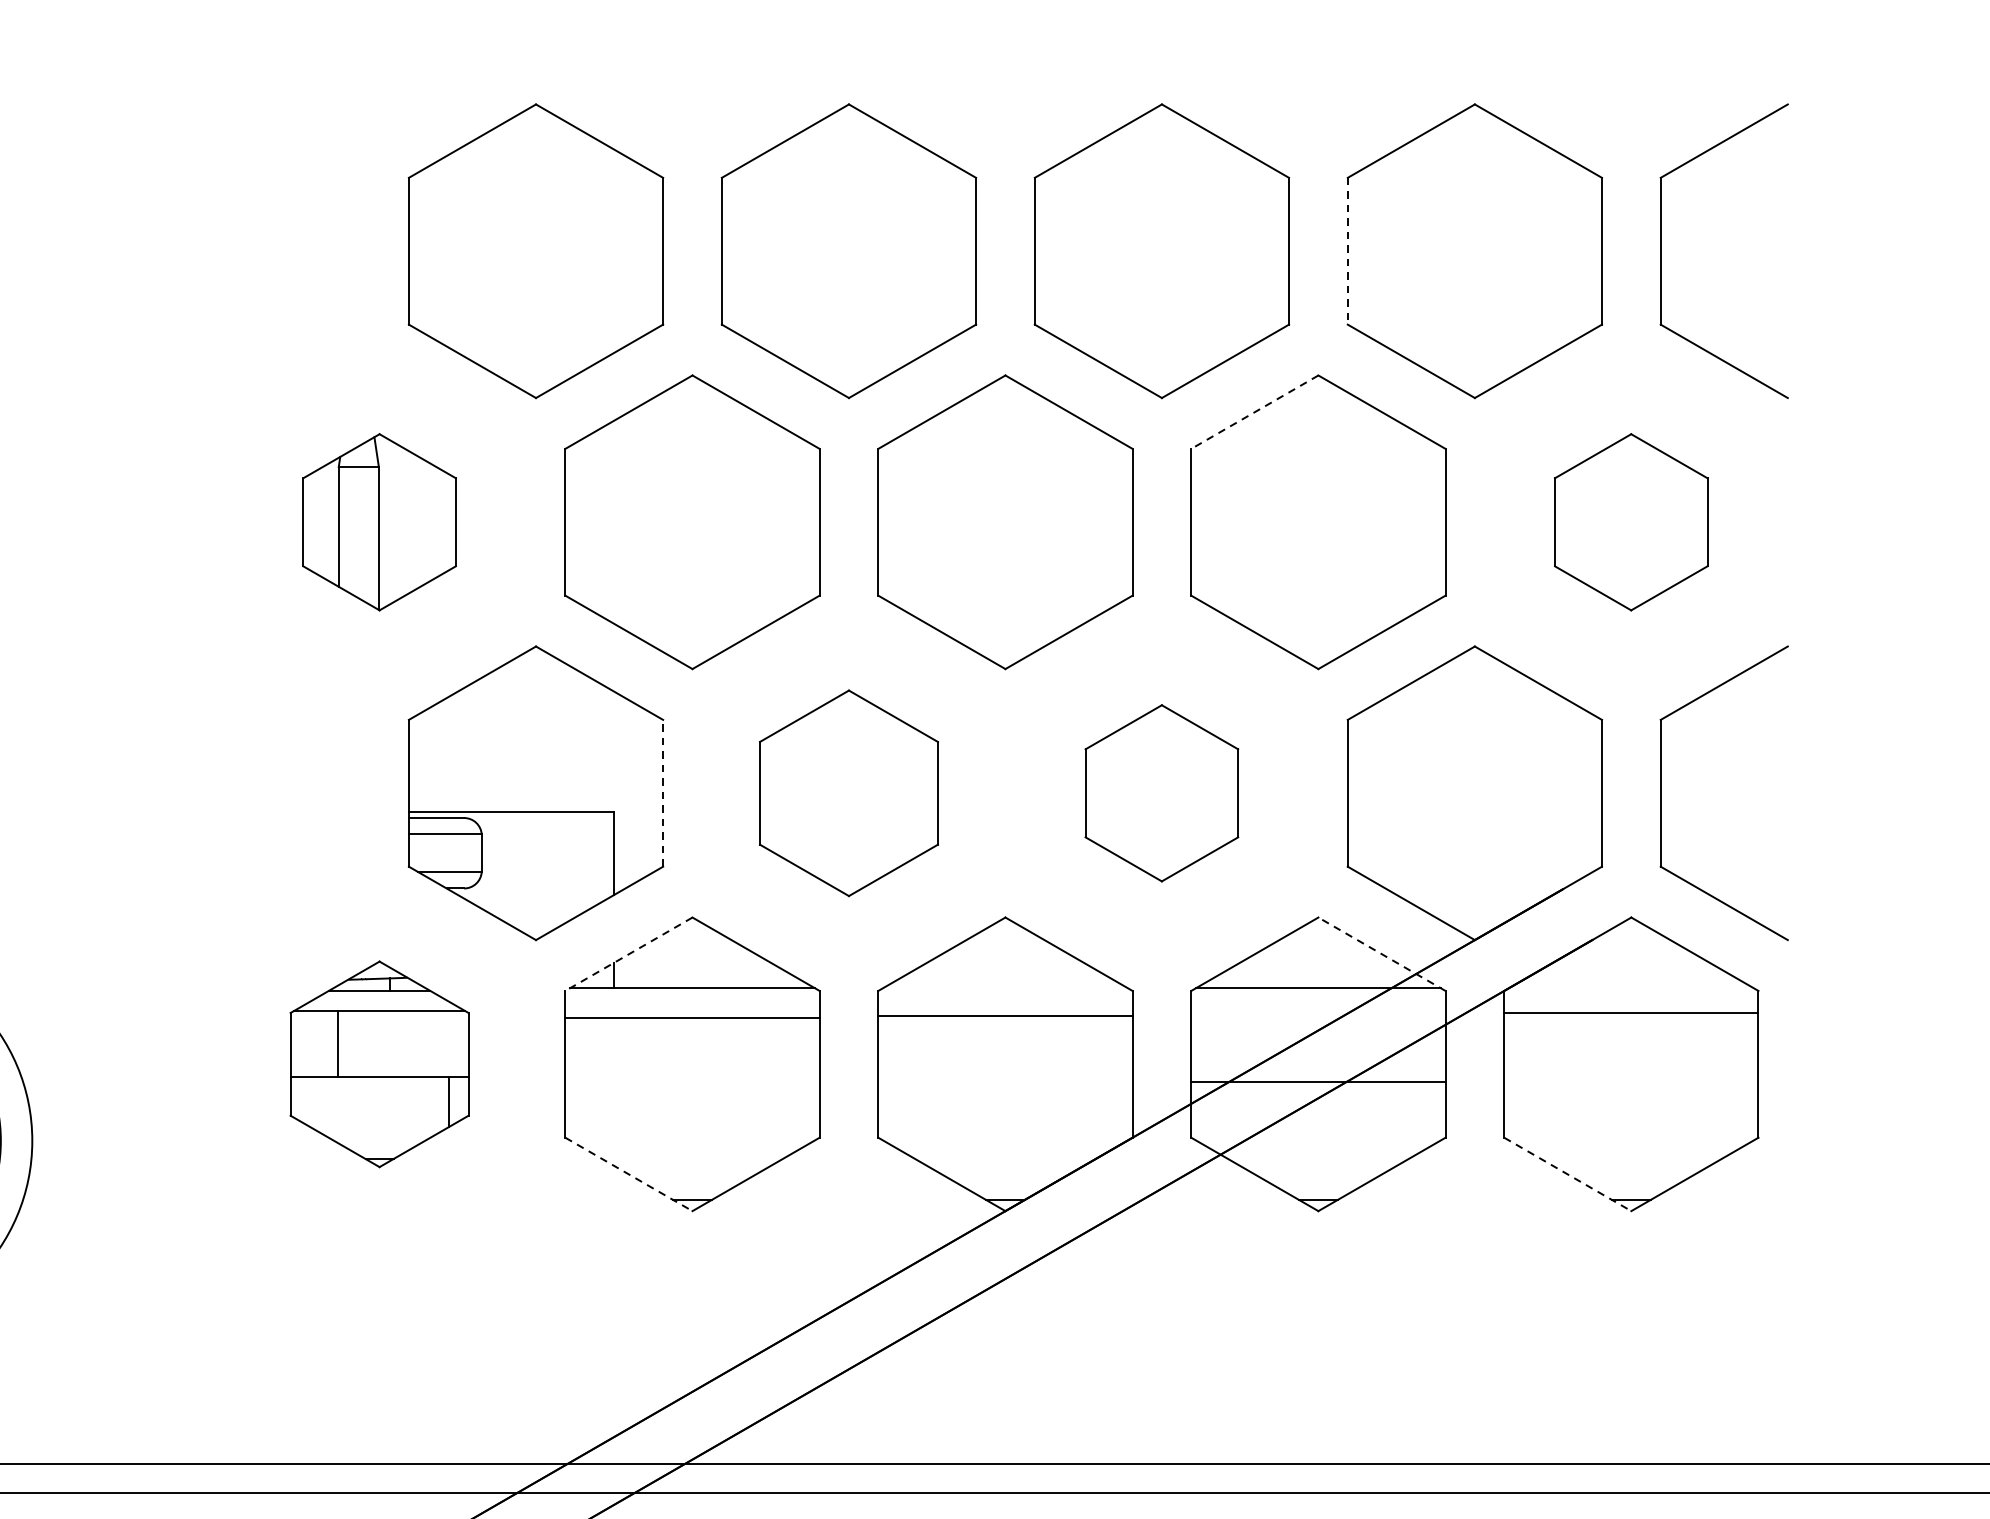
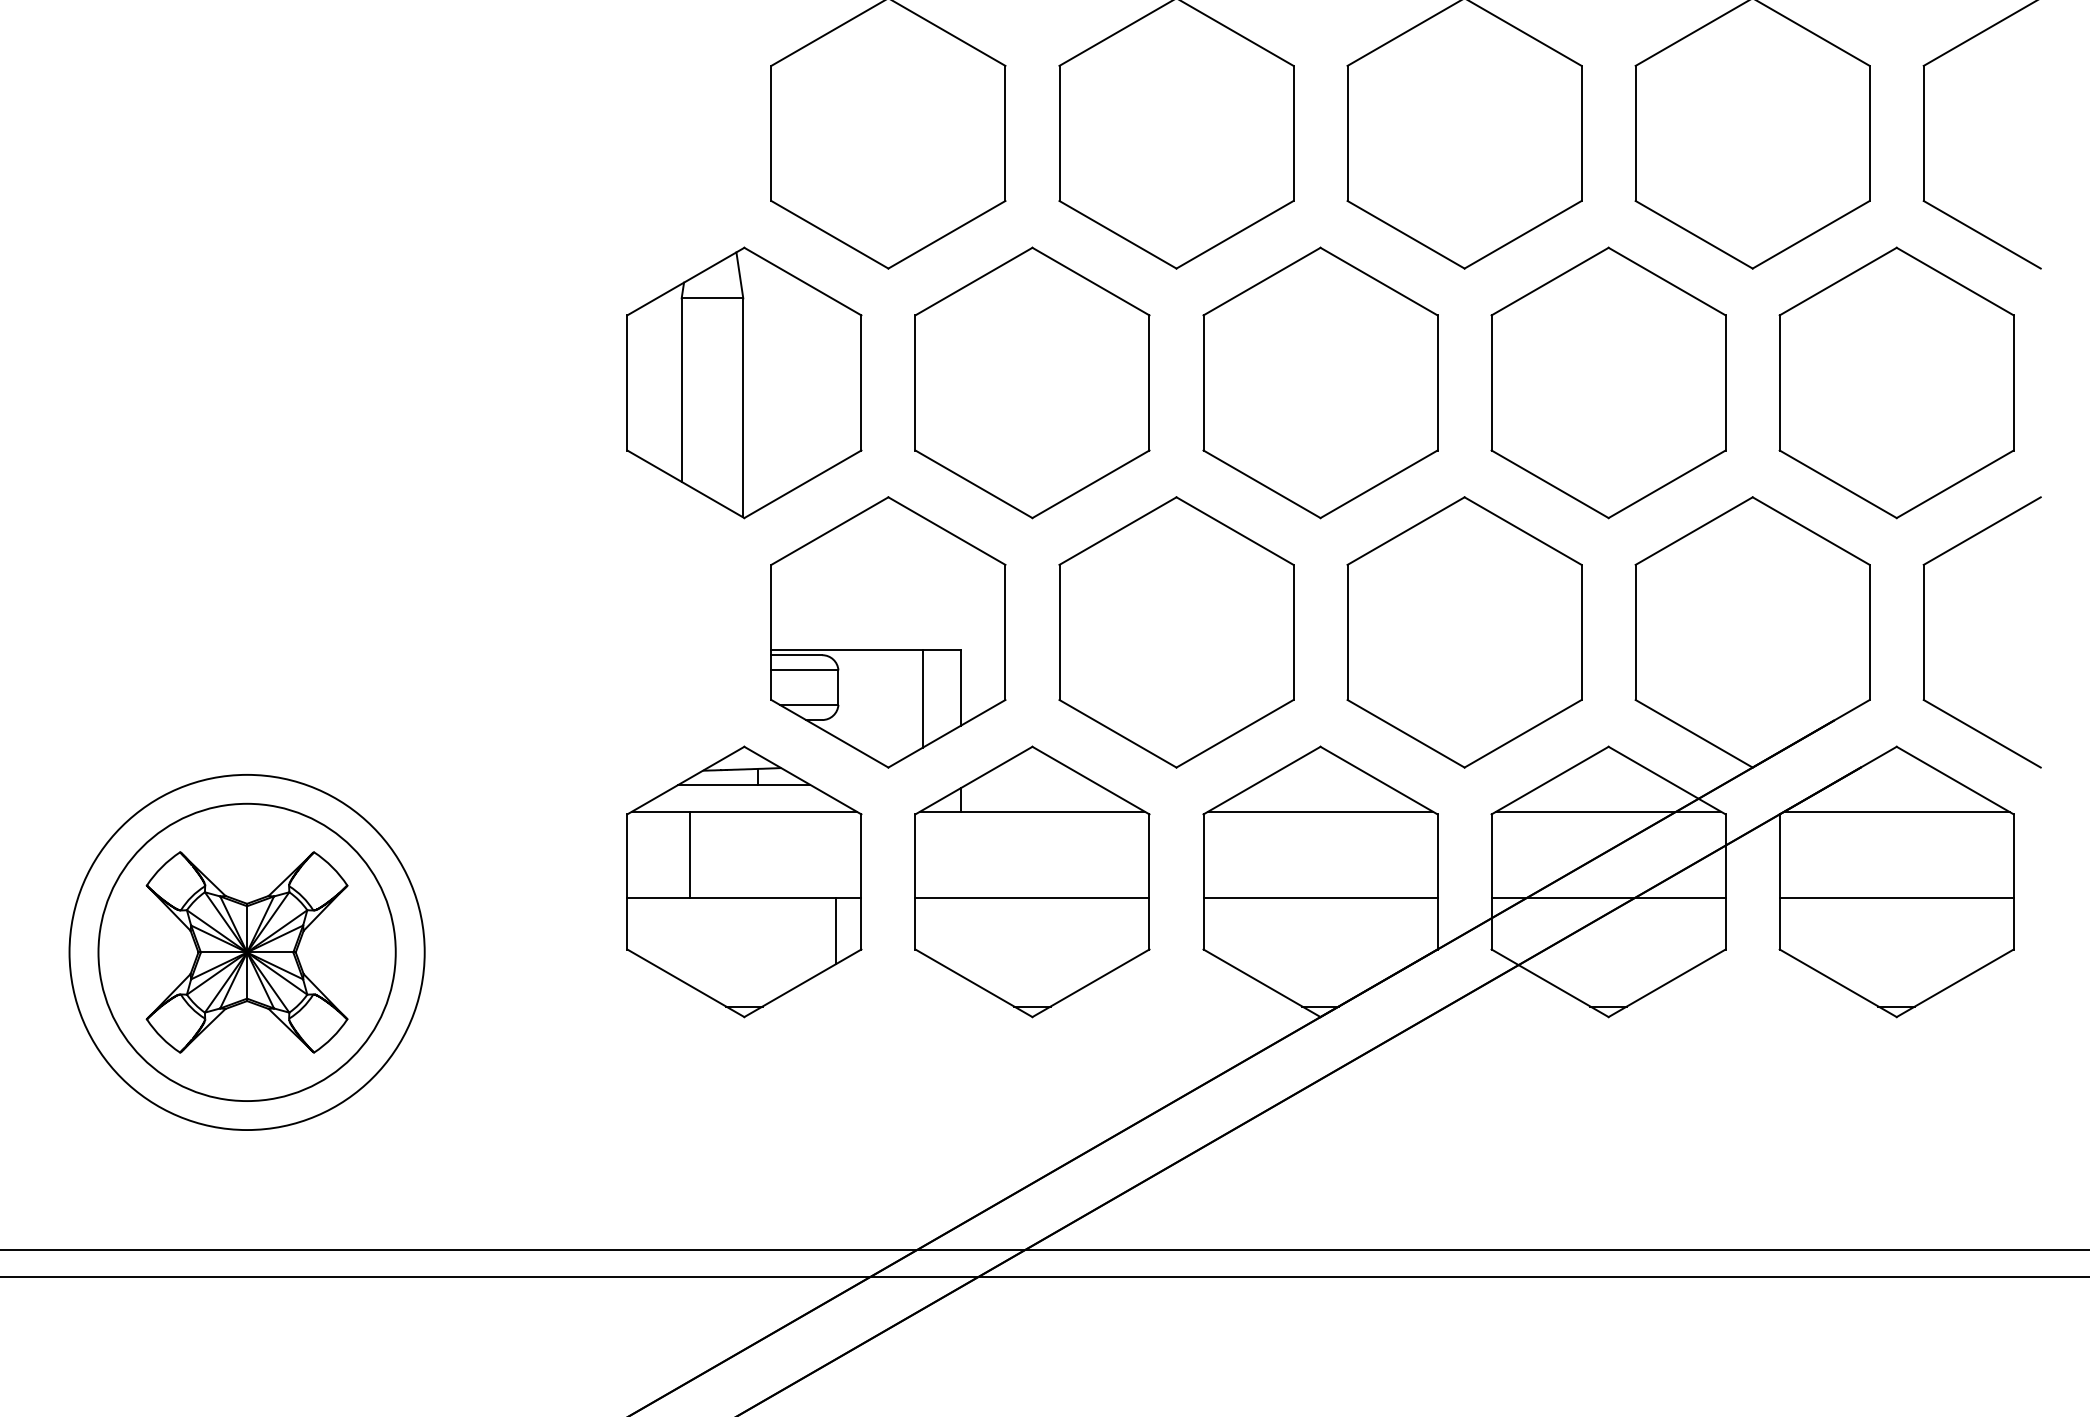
line: (1347, 251) -> (1635, 133), dashed -> solid
line: (1255, 412) -> (1550, 281), dashed -> solid
part: (379, 521) -> (744, 382), size x1.67
part: (1631, 521) -> (1896, 382), size x1.67
line: (663, 793) -> (1005, 632), dashed -> solid
part: (848, 793) -> (1176, 632), size x1.43
part: (1161, 793) -> (1464, 632), size x1.67
line: (573, 865) -> (922, 698), added
line: (628, 954) -> (973, 780), dashed -> solid
line: (1382, 954) -> (1667, 780), dashed -> solid
line: (1005, 987) -> (1320, 811), added
line: (1631, 987) -> (1896, 811), added
line: (1631, 1012) -> (1896, 898), moved
line: (1005, 1016) -> (1320, 898), moved
line: (692, 1018) -> (1032, 898), moved
part: (379, 1063) -> (744, 881), size x1.43
line: (628, 1174) -> (973, 983), dashed -> solid
line: (1568, 1174) -> (1838, 983), dashed -> solid

